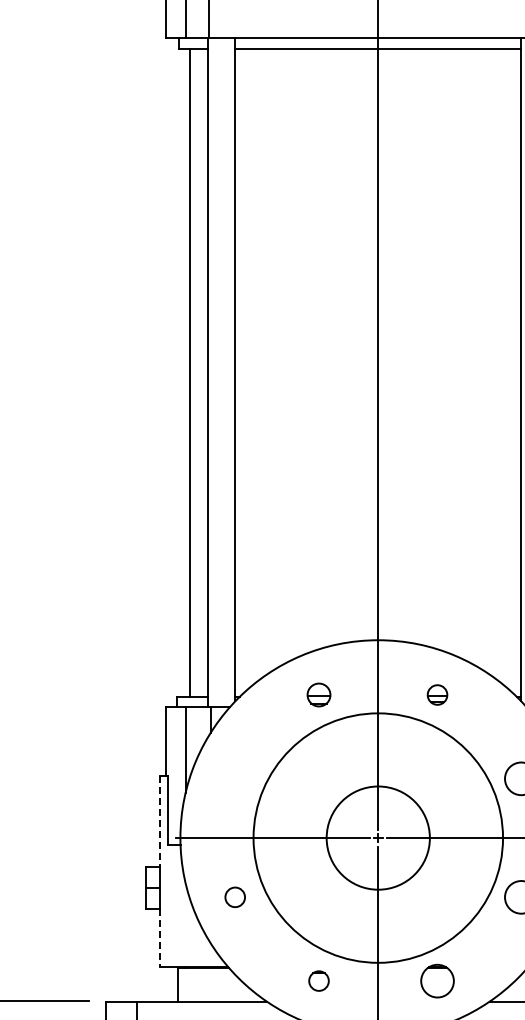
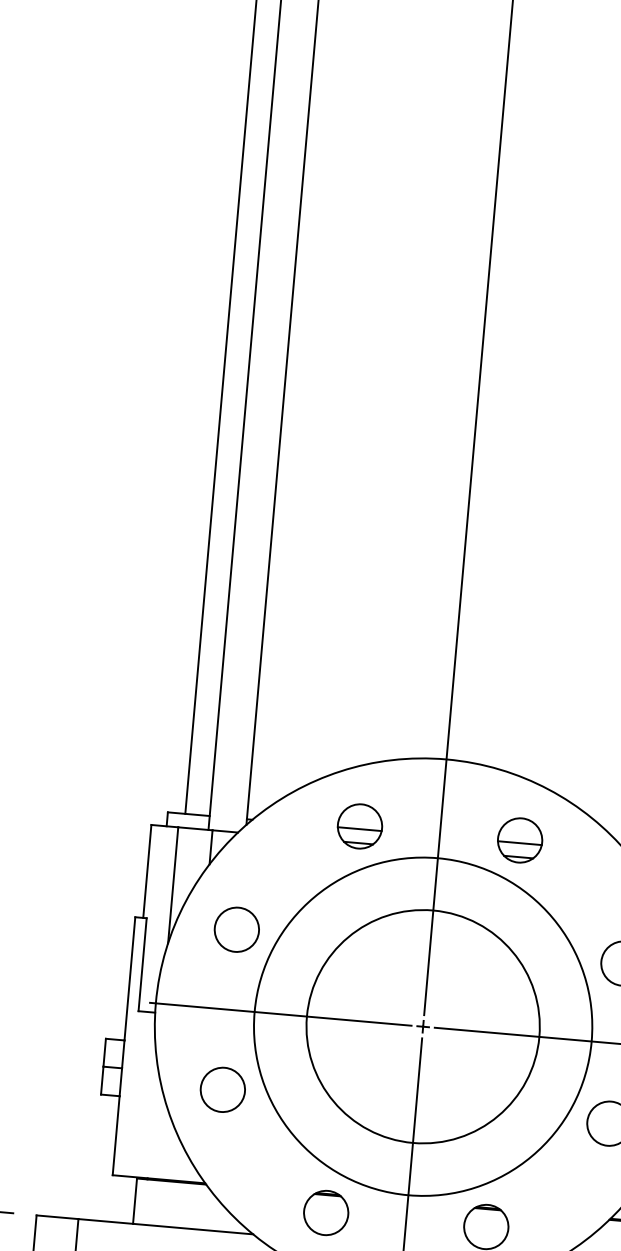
part: (318, 694) -> (359, 825), size x1.43
part: (437, 694) -> (520, 839), size x1.67
circle: (235, 778) -> (237, 929), added
line: (159, 821) -> (129, 978), dashed -> solid
circle: (378, 838) -> (423, 1027), size x1.67
circle: (234, 897) -> (221, 1089), size x1.67
line: (159, 938) -> (115, 1136), dashed -> solid
part: (318, 980) -> (325, 1212), size x1.67

